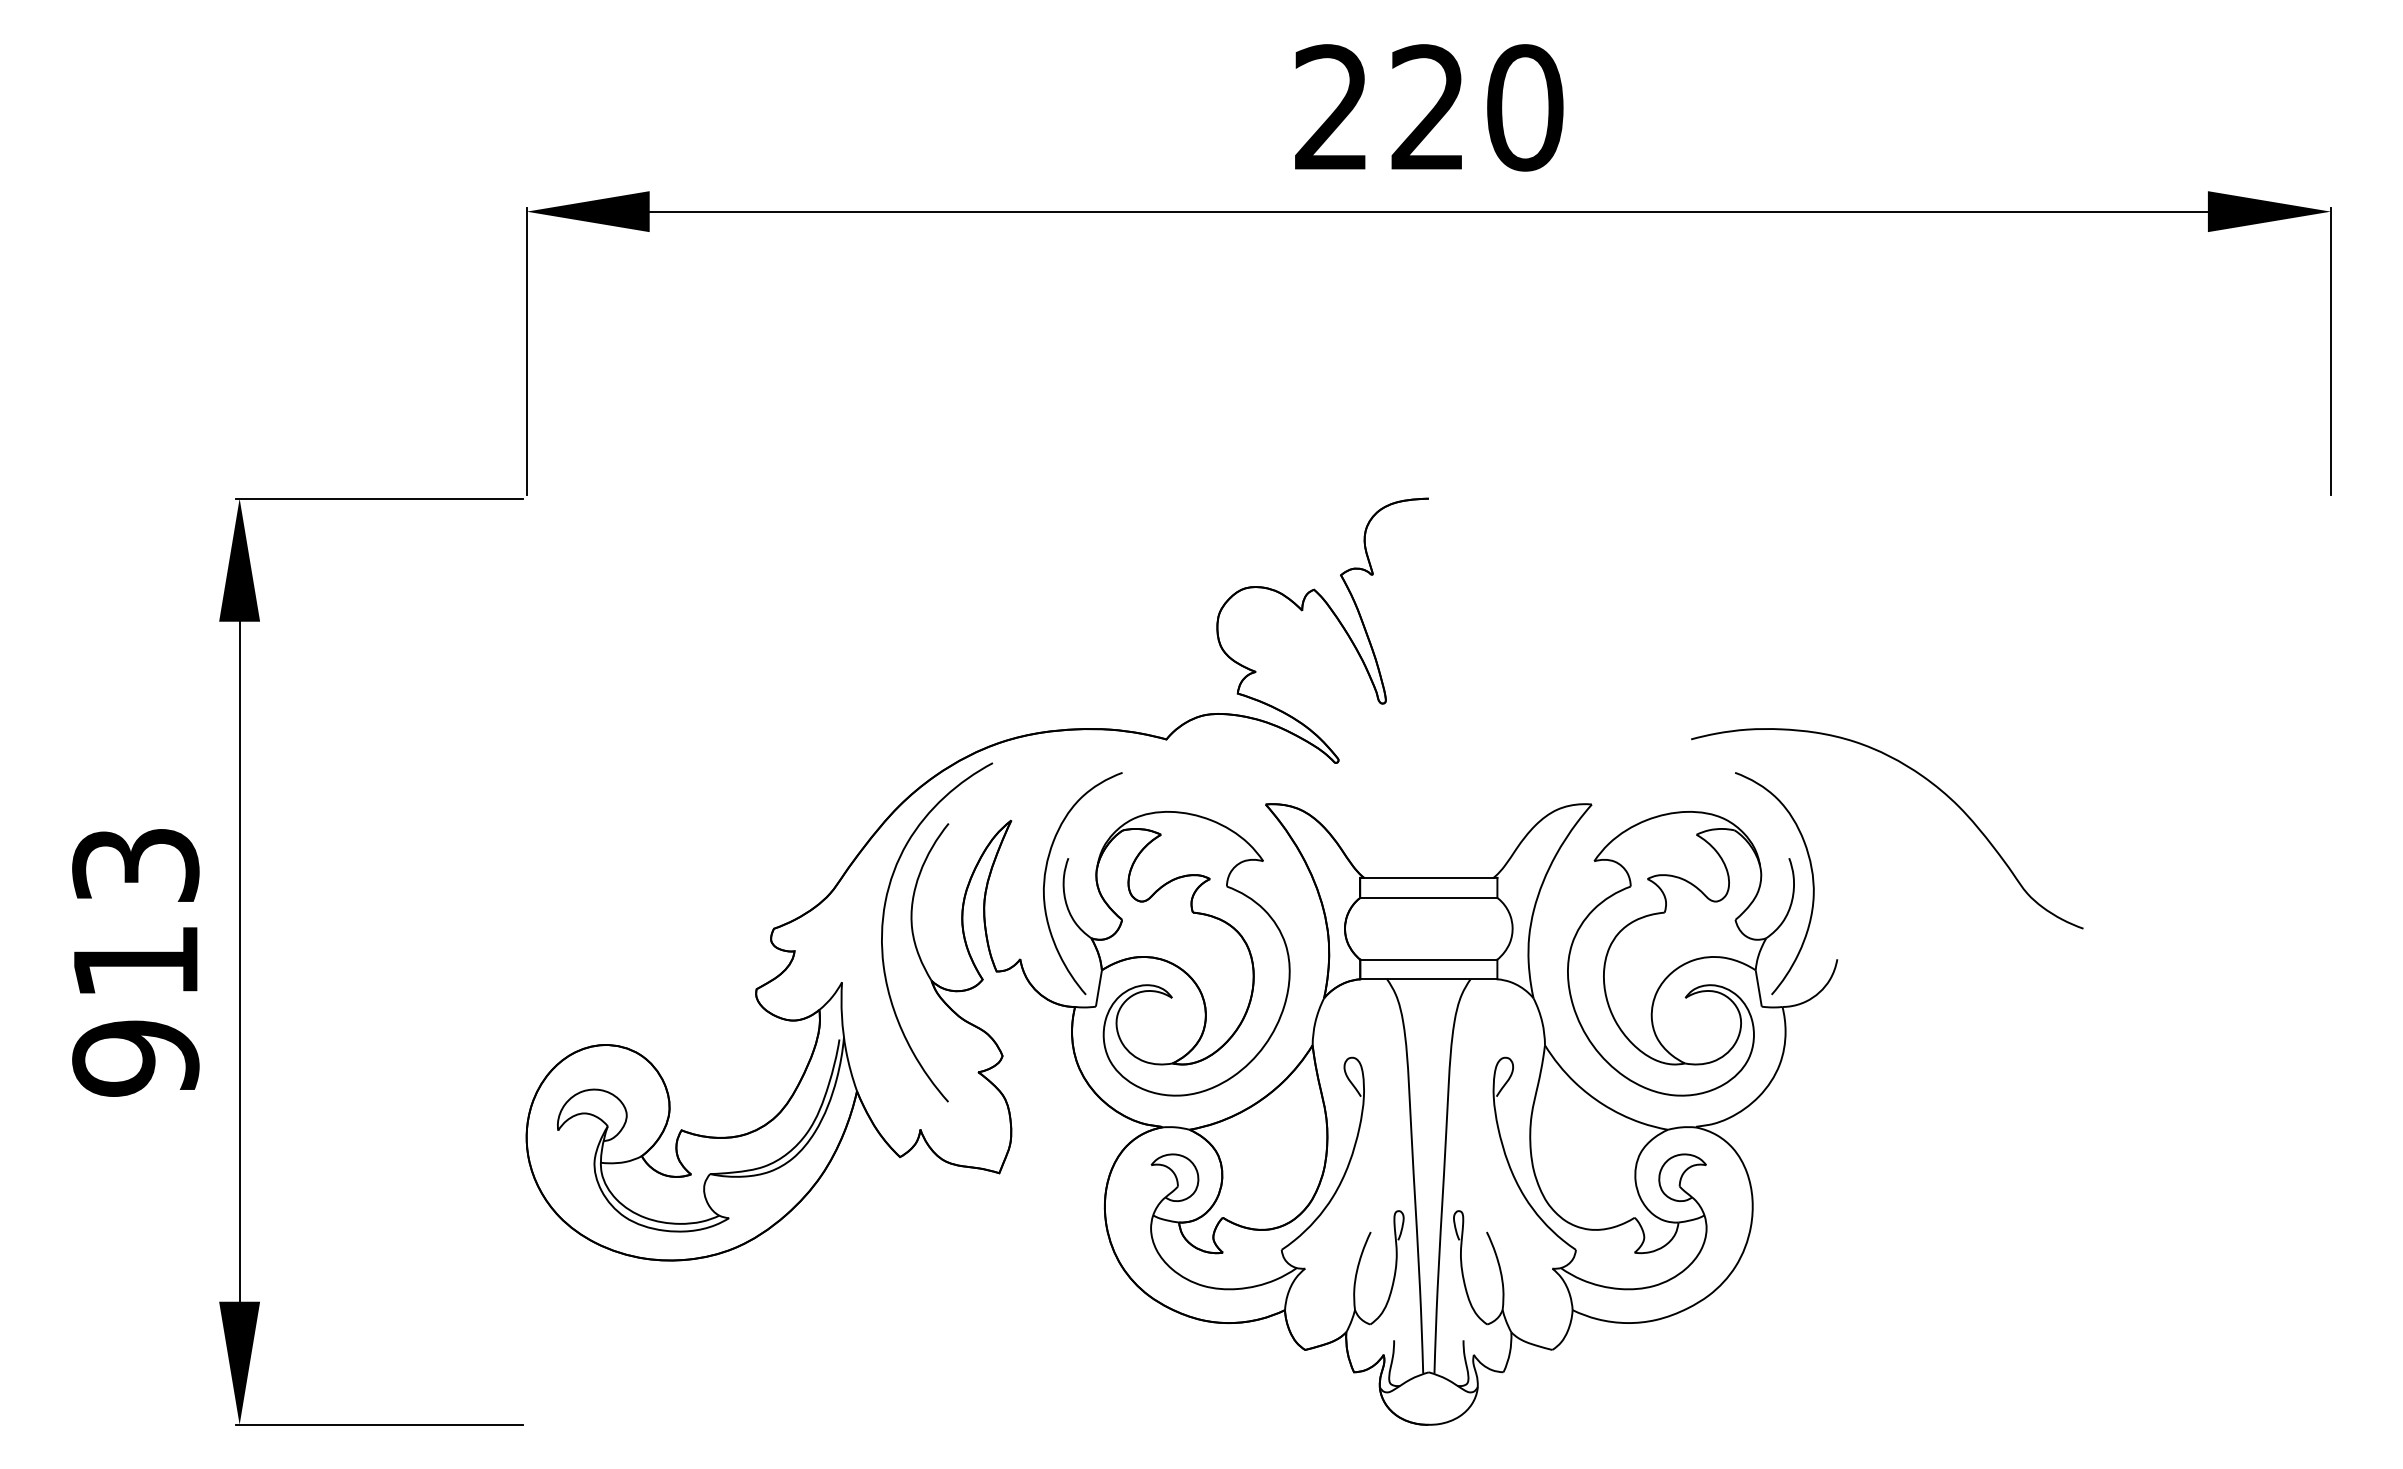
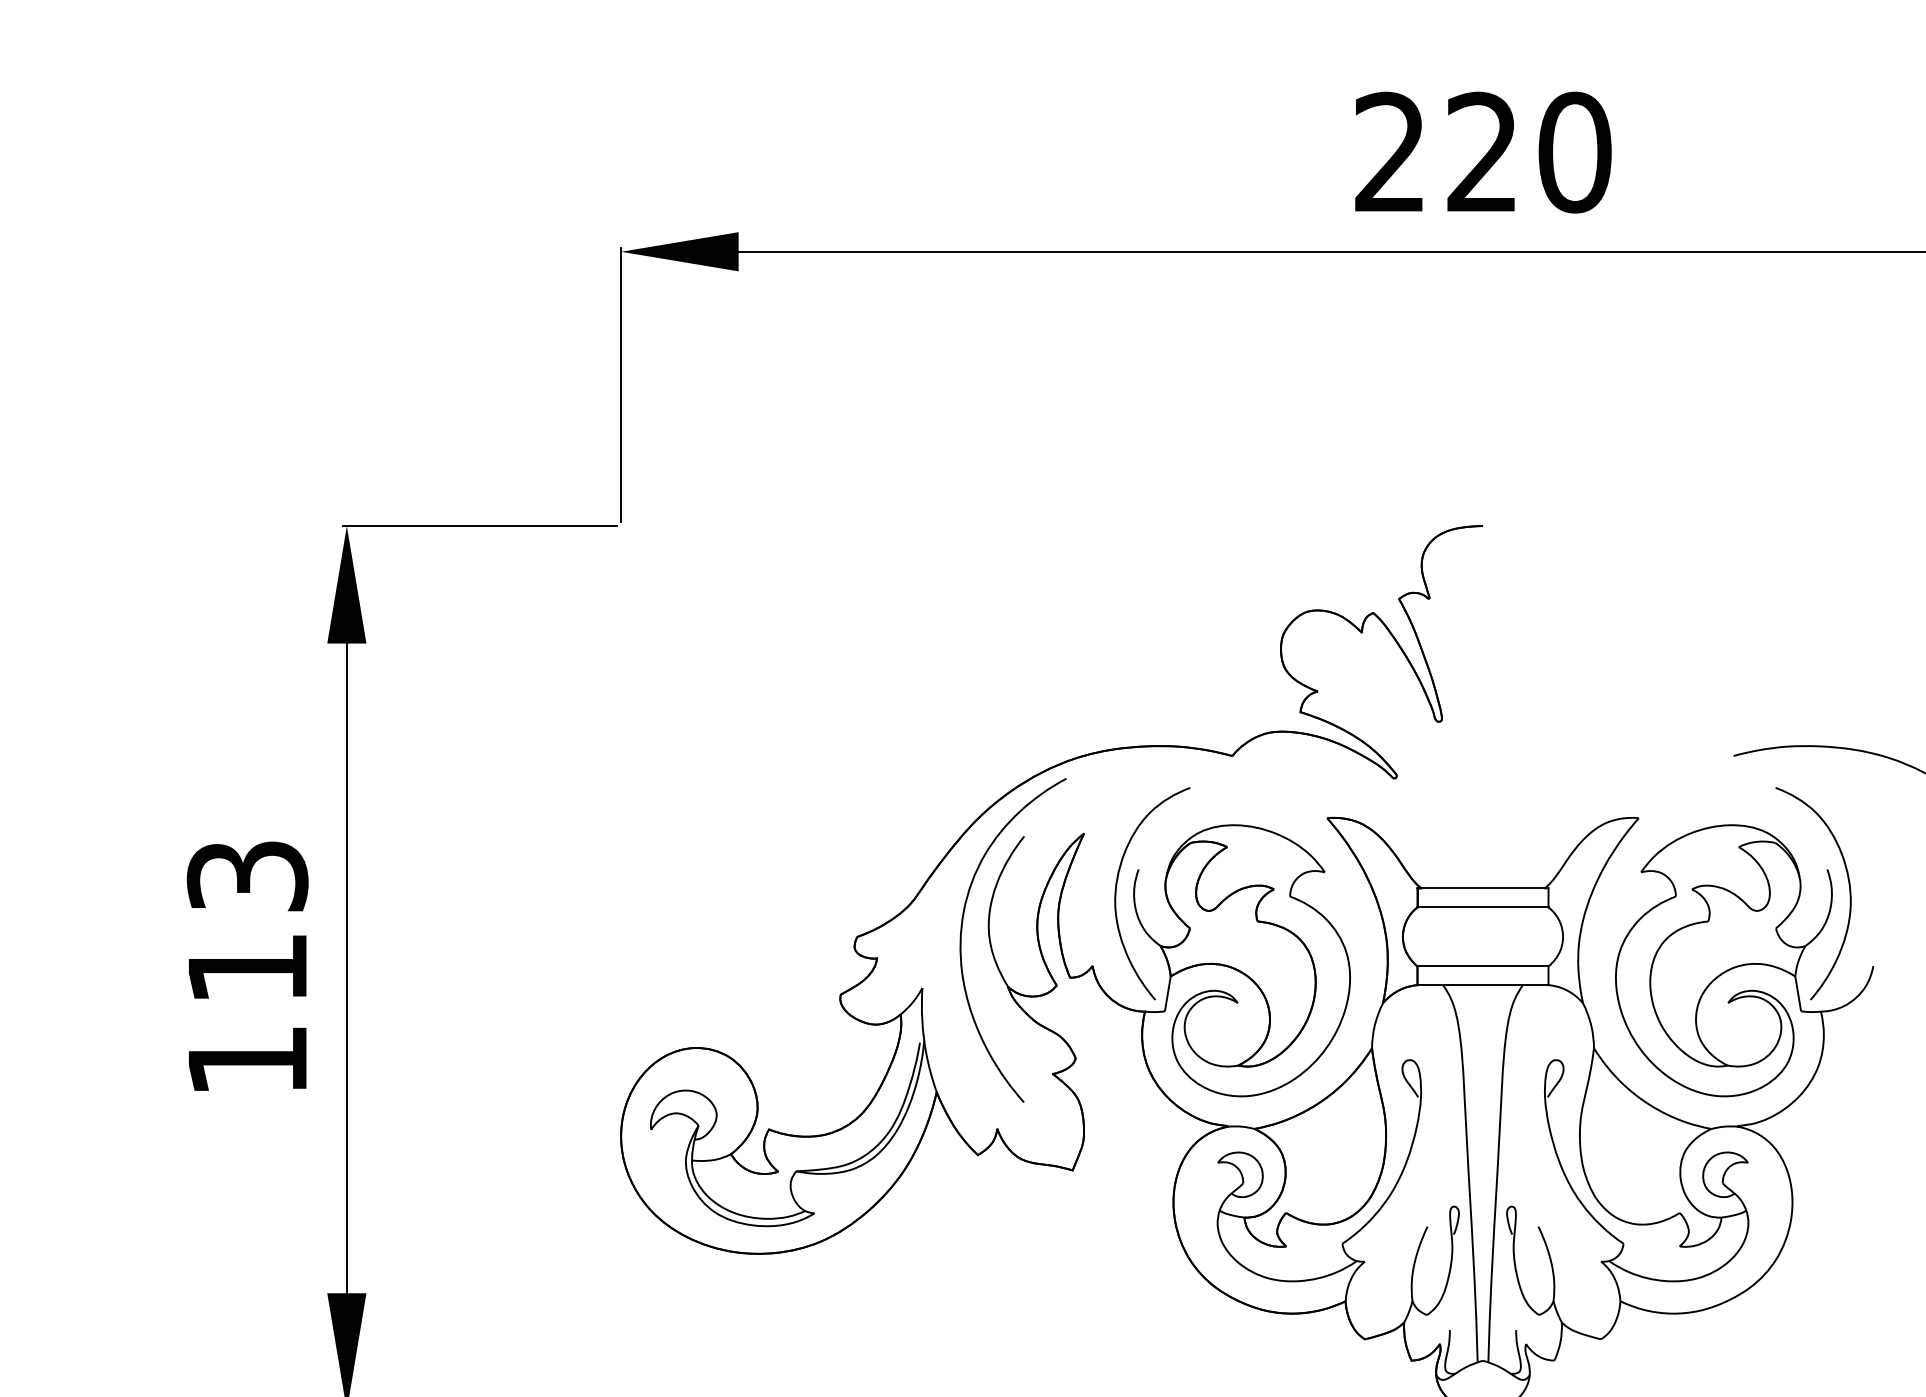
text: (135, 1058) -> (247, 1060), 913 -> 113

